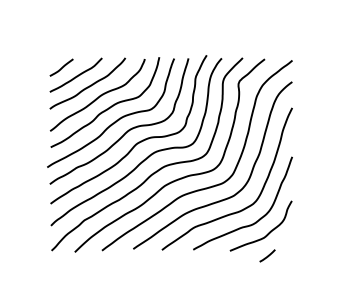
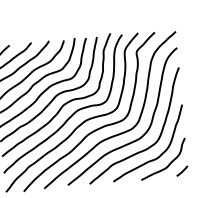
line: (267, 255) -> (182, 170), moved

